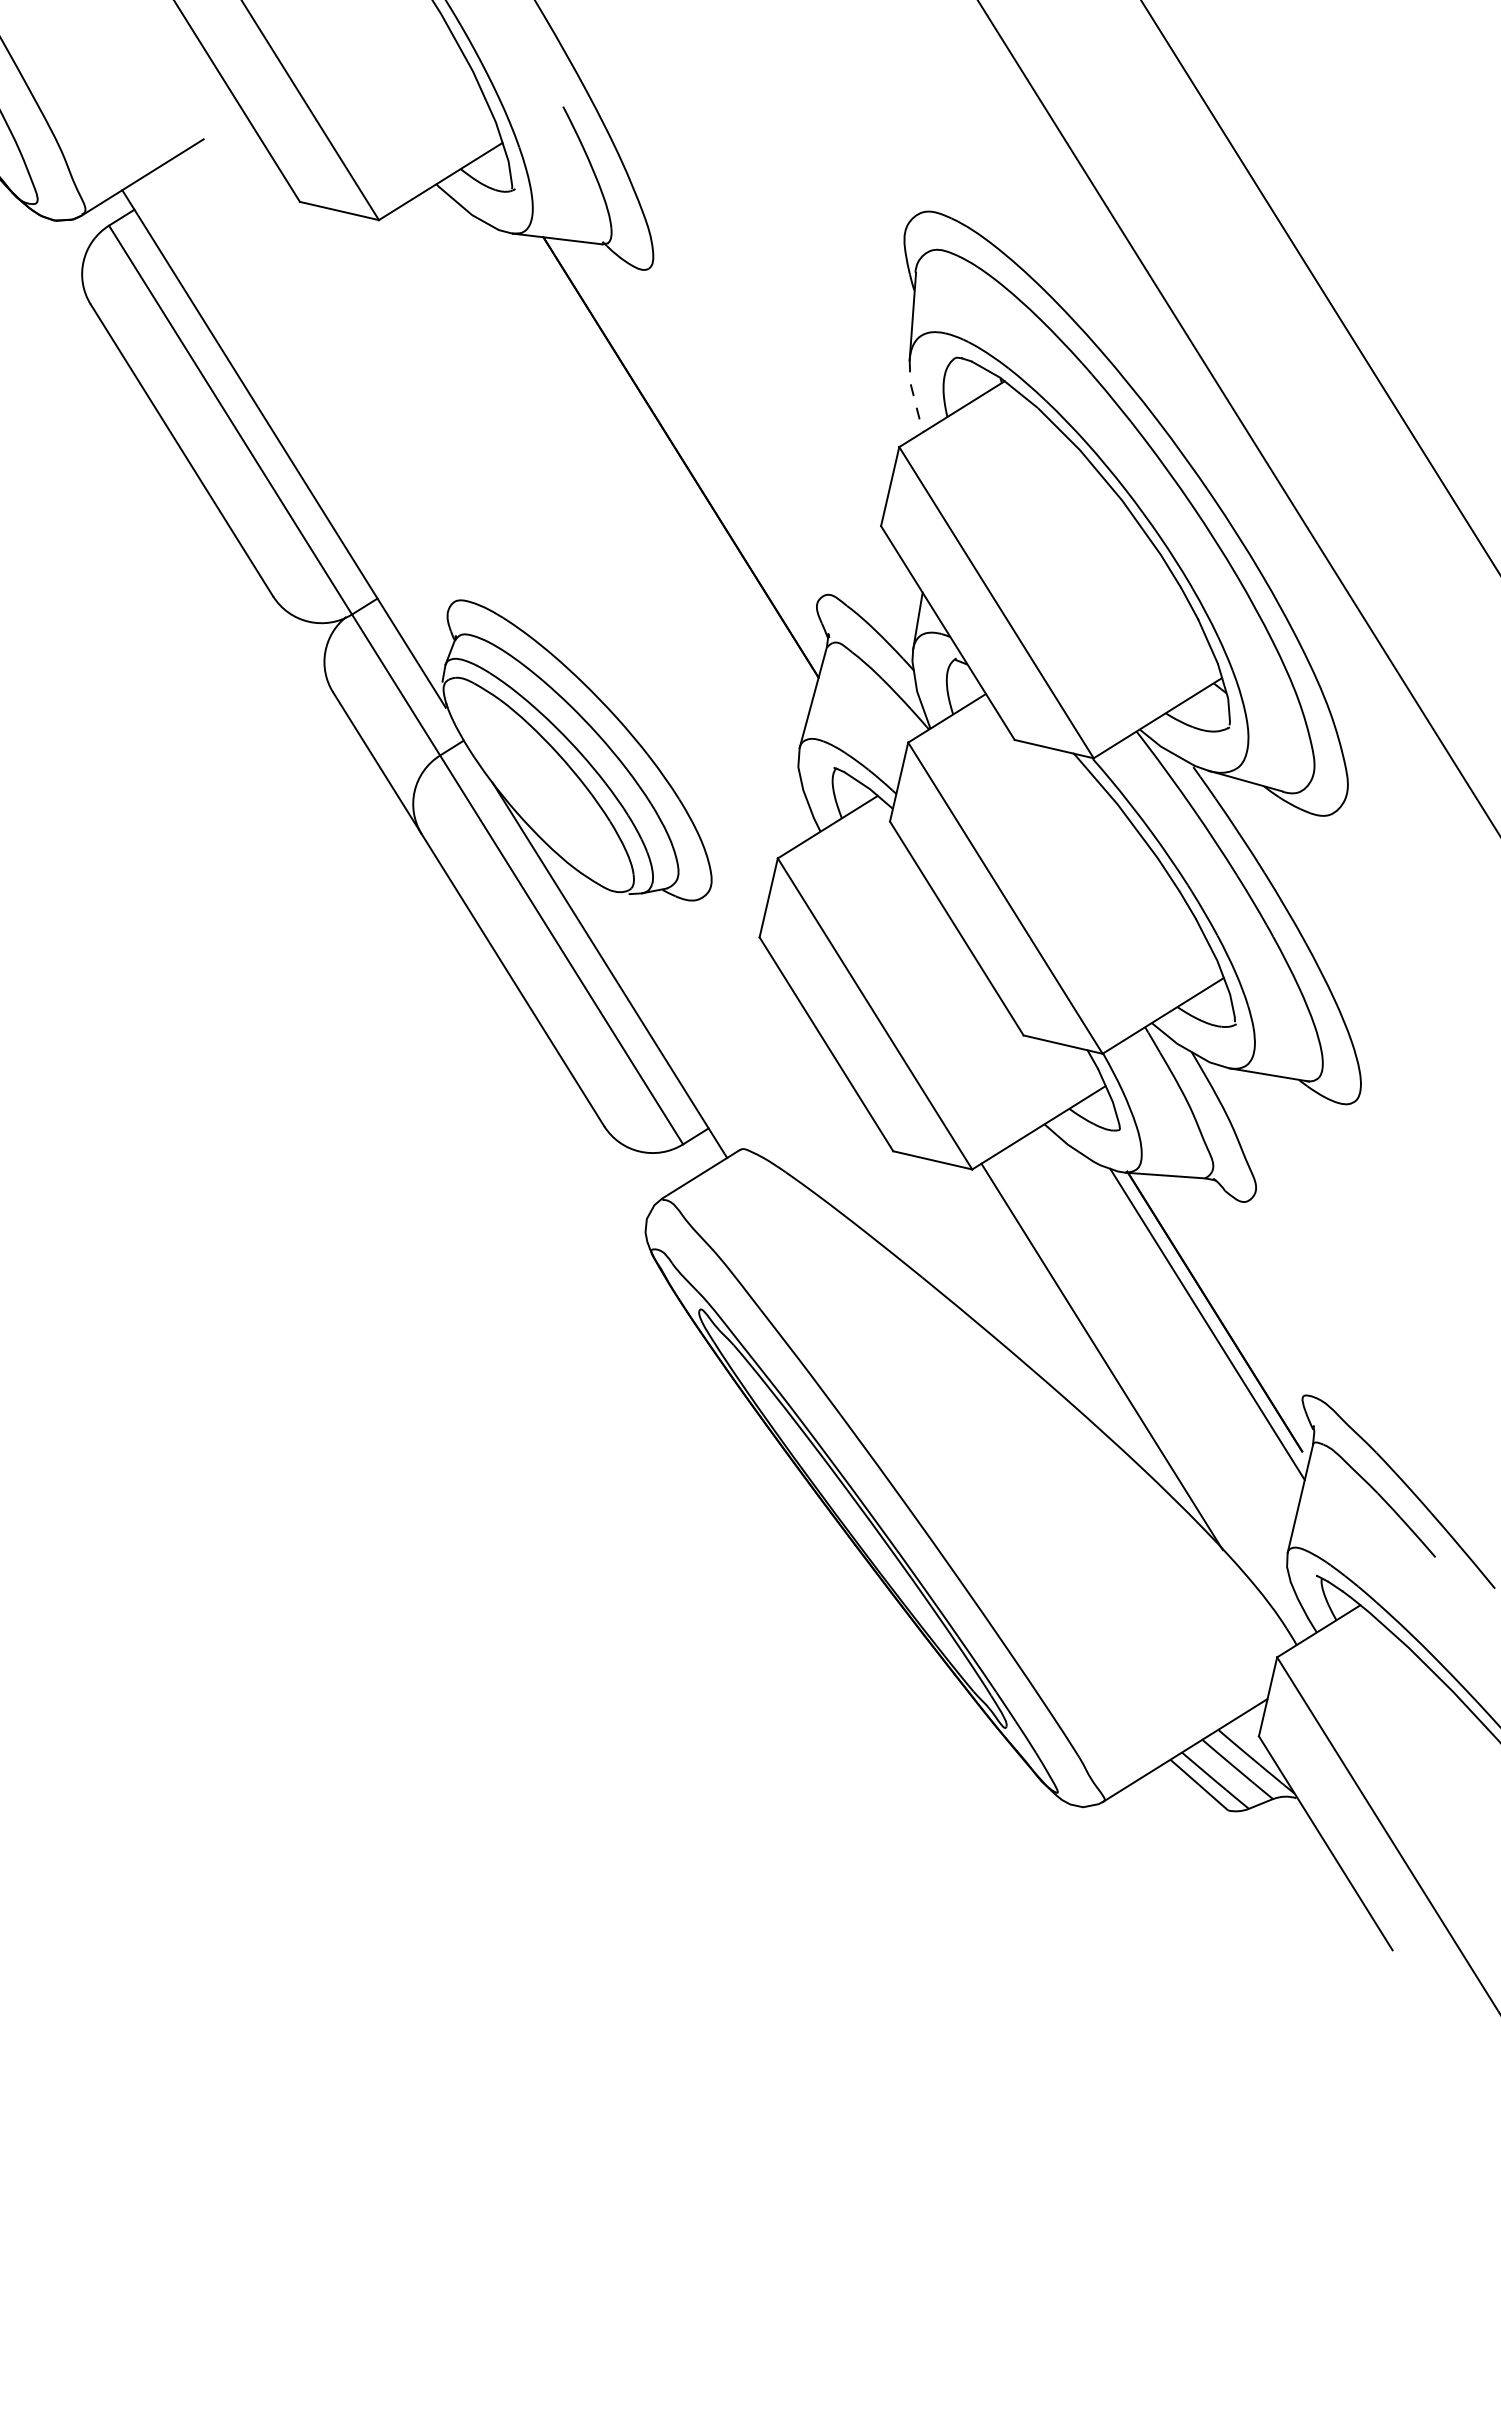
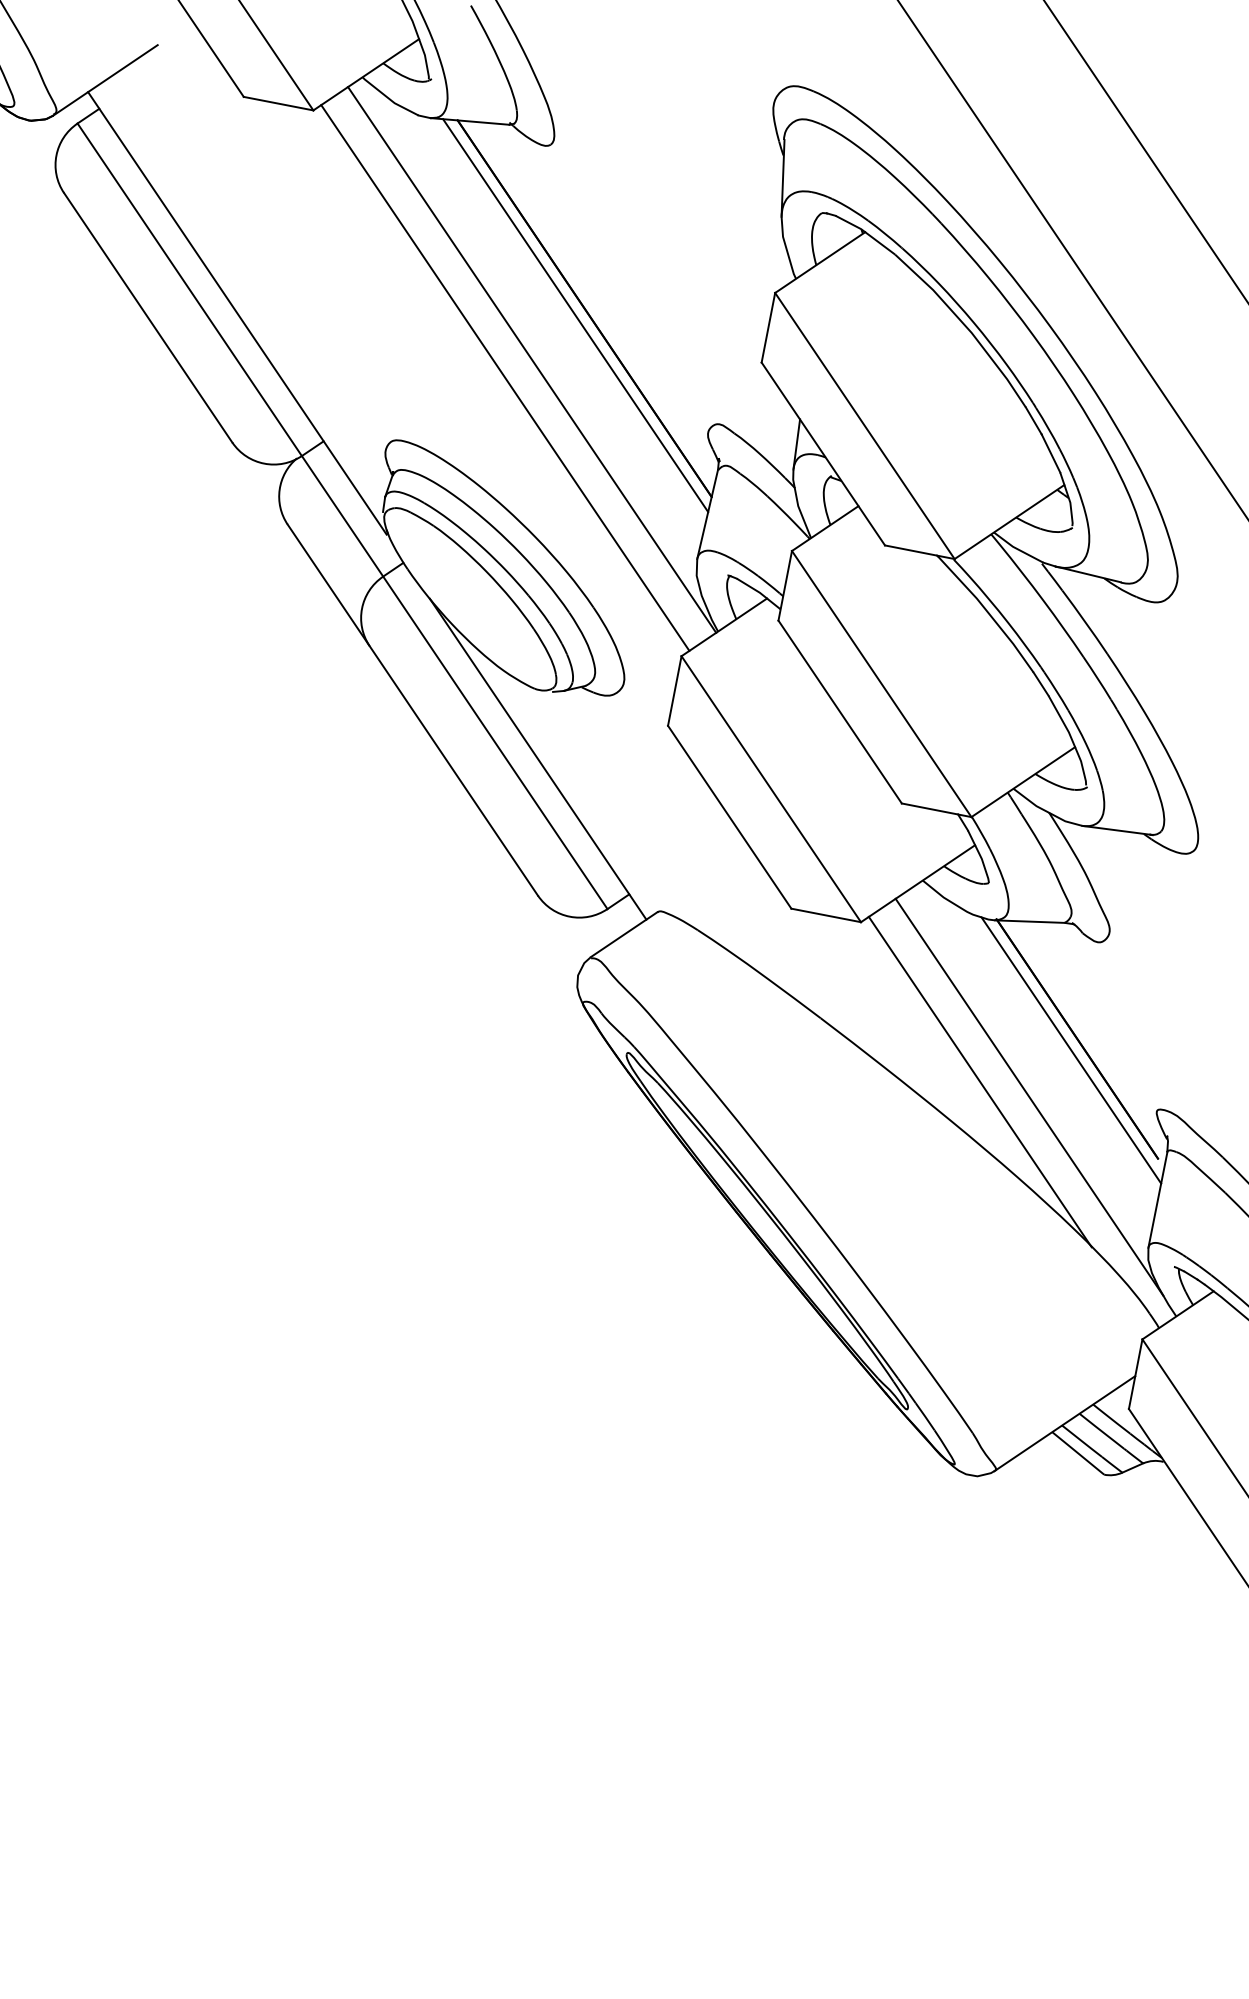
line: (913, 396) -> (786, 248), dashed -> solid
line: (670, 464) -> (575, 315), added
line: (618, 513) -> (531, 359), added
line: (587, 533) -> (505, 378), added
line: (1157, 1376) -> (1029, 1097), added

